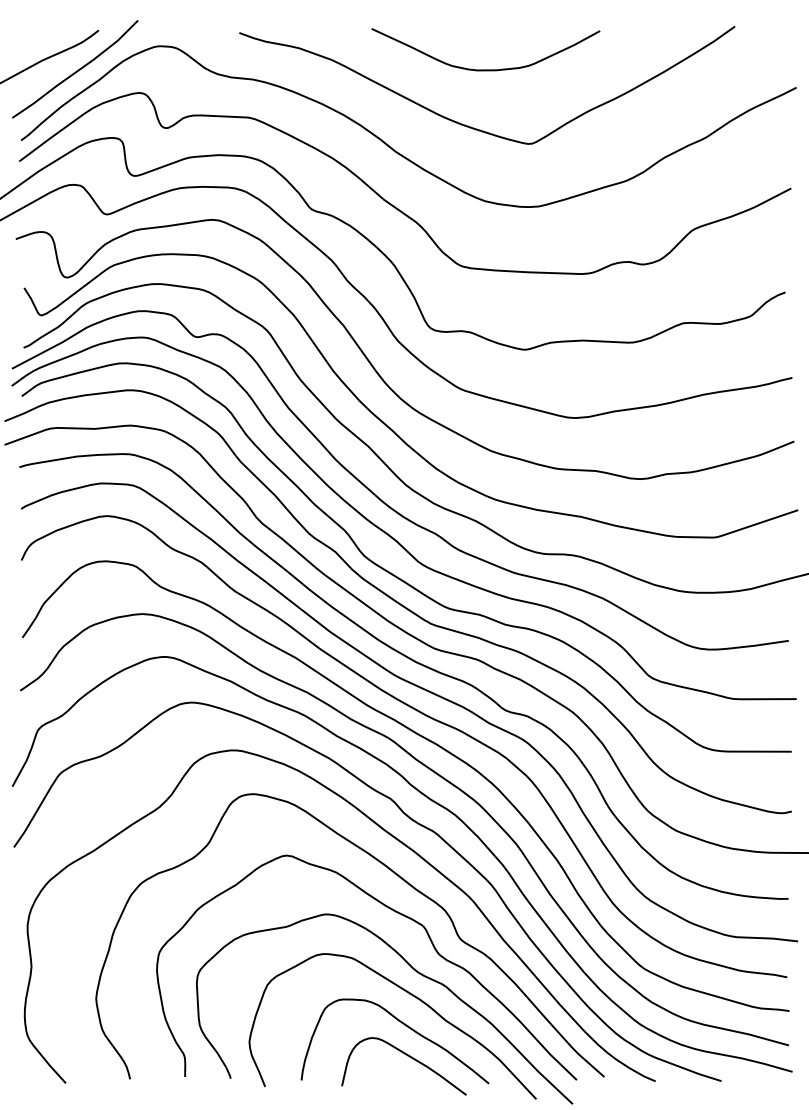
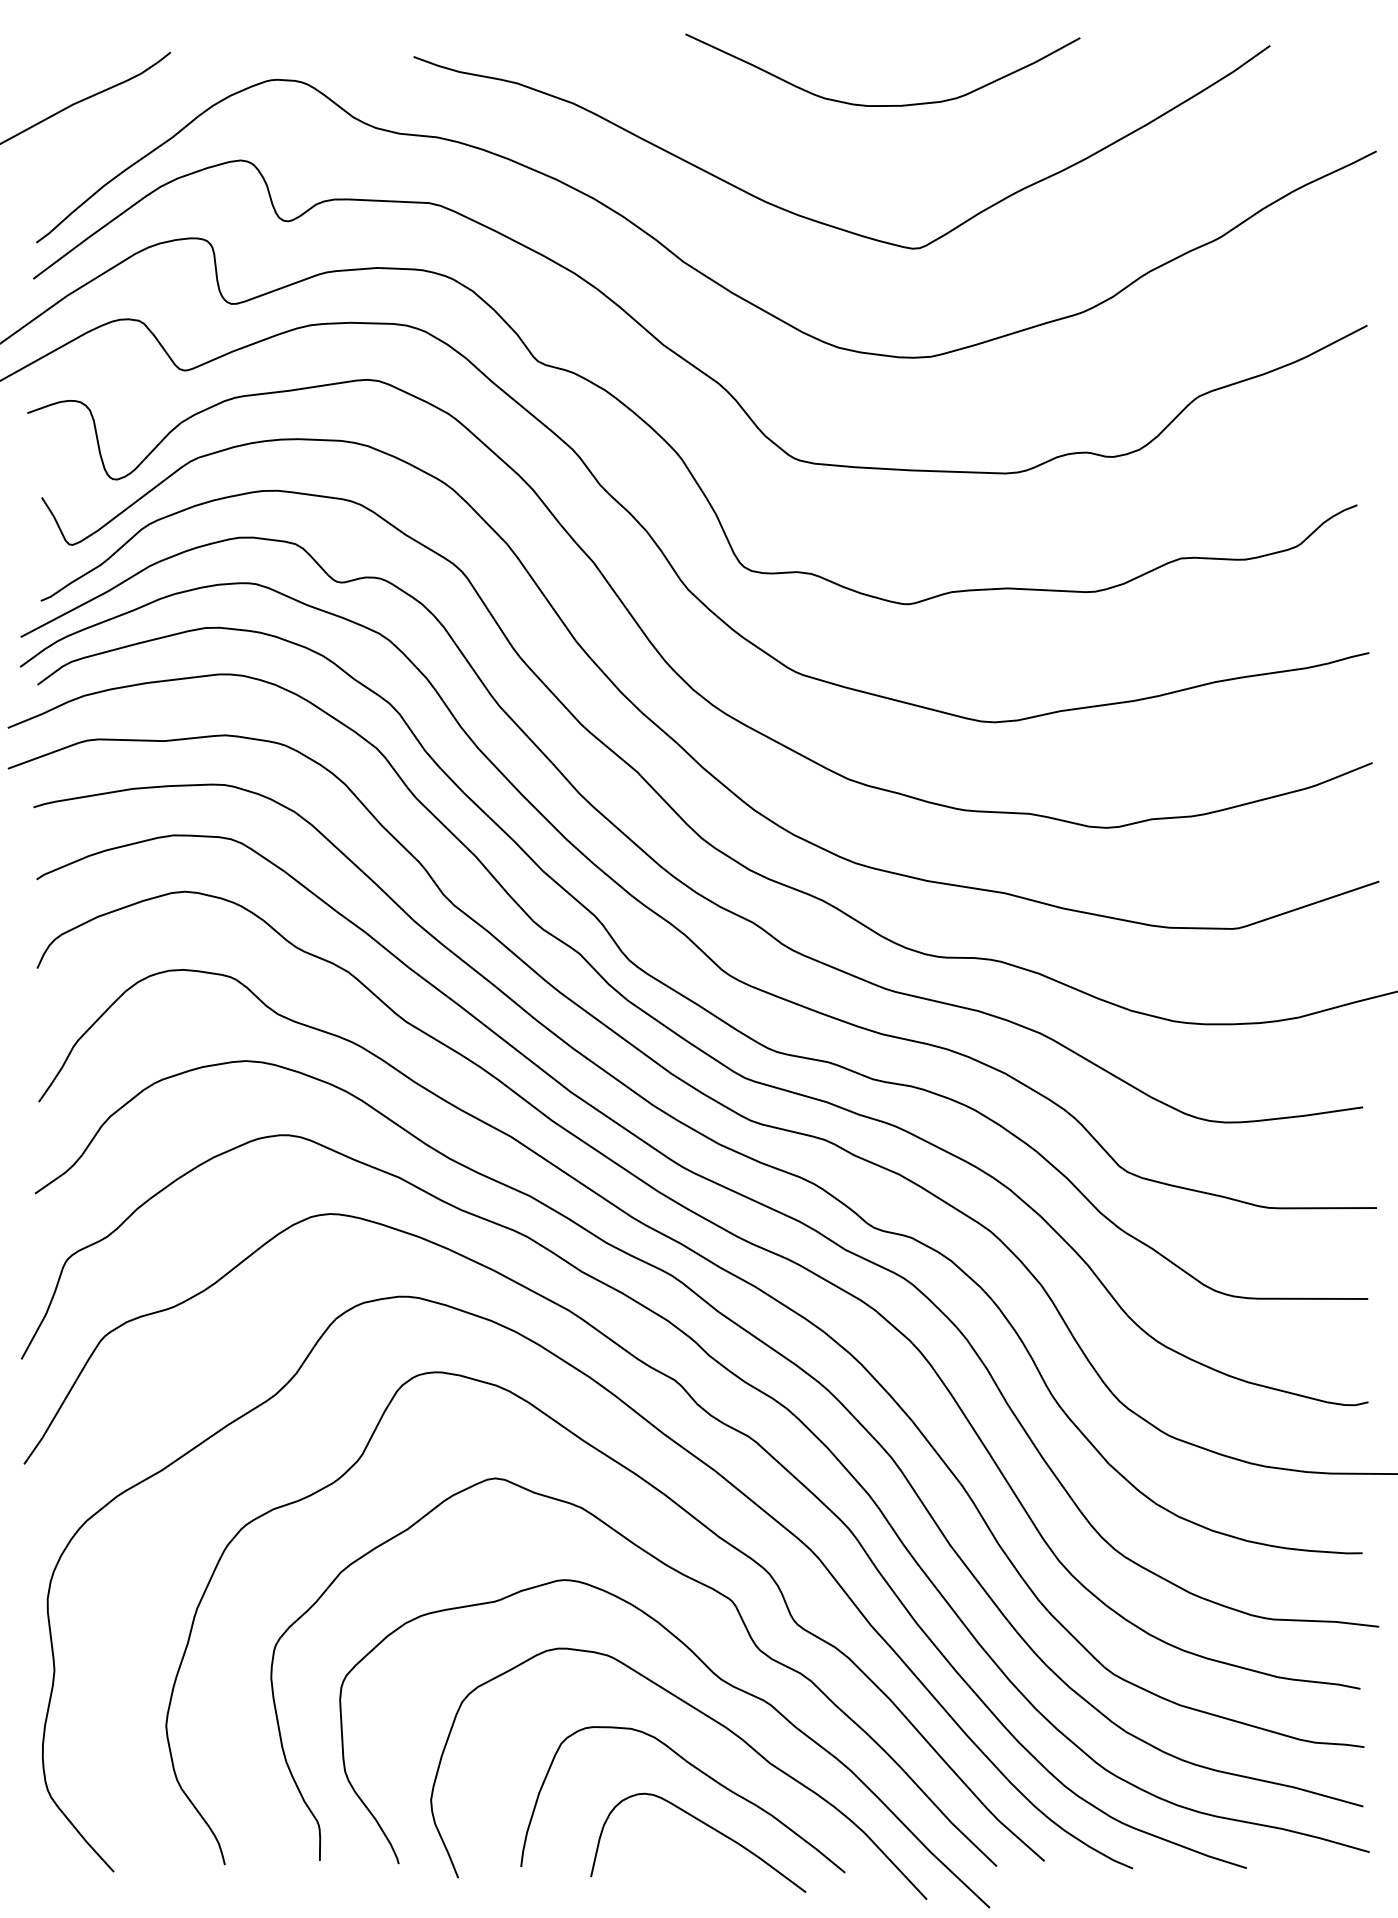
curve: (485, 69) -> (882, 104), moved
curve: (76, 70) -> (132, 121), removed

